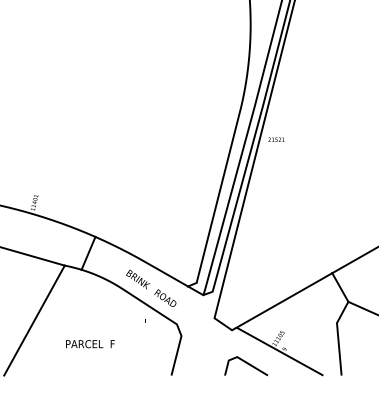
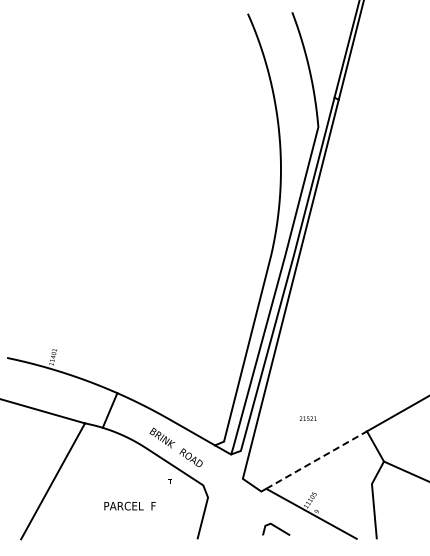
text: (275, 139) -> (307, 418), moved
line: (284, 300) -> (316, 460), solid -> dashed
text: (89, 343) -> (129, 505), moved
part: (246, 366) -> (276, 529), size x0.6

